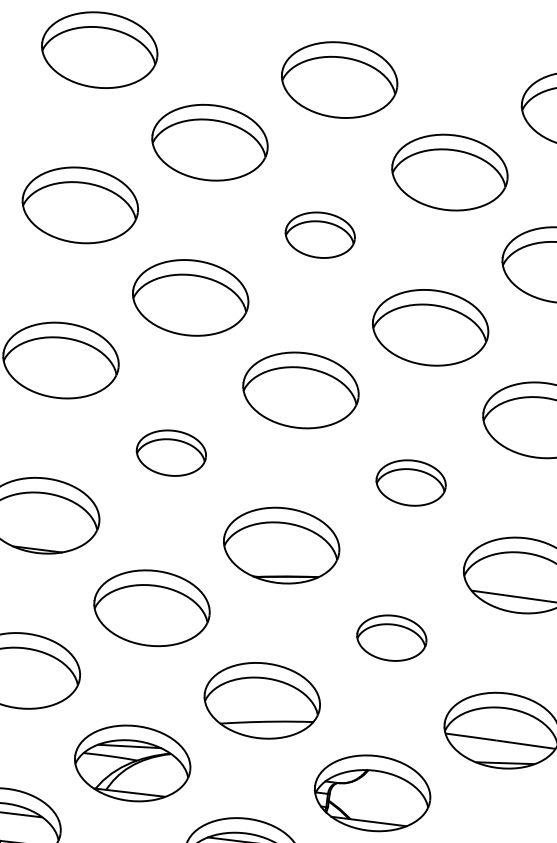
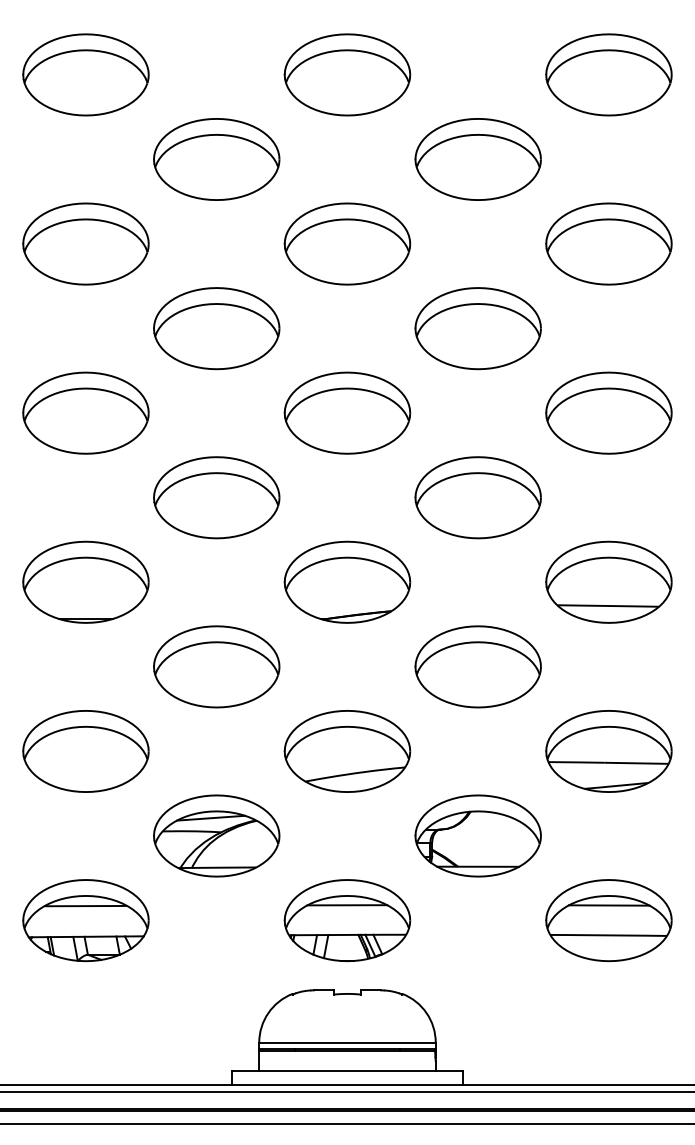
part: (320, 234) -> (347, 243), size x1.67
part: (171, 452) -> (216, 497), size x1.67
part: (410, 482) -> (477, 497), size x1.67
part: (391, 637) -> (477, 666), size x1.67

